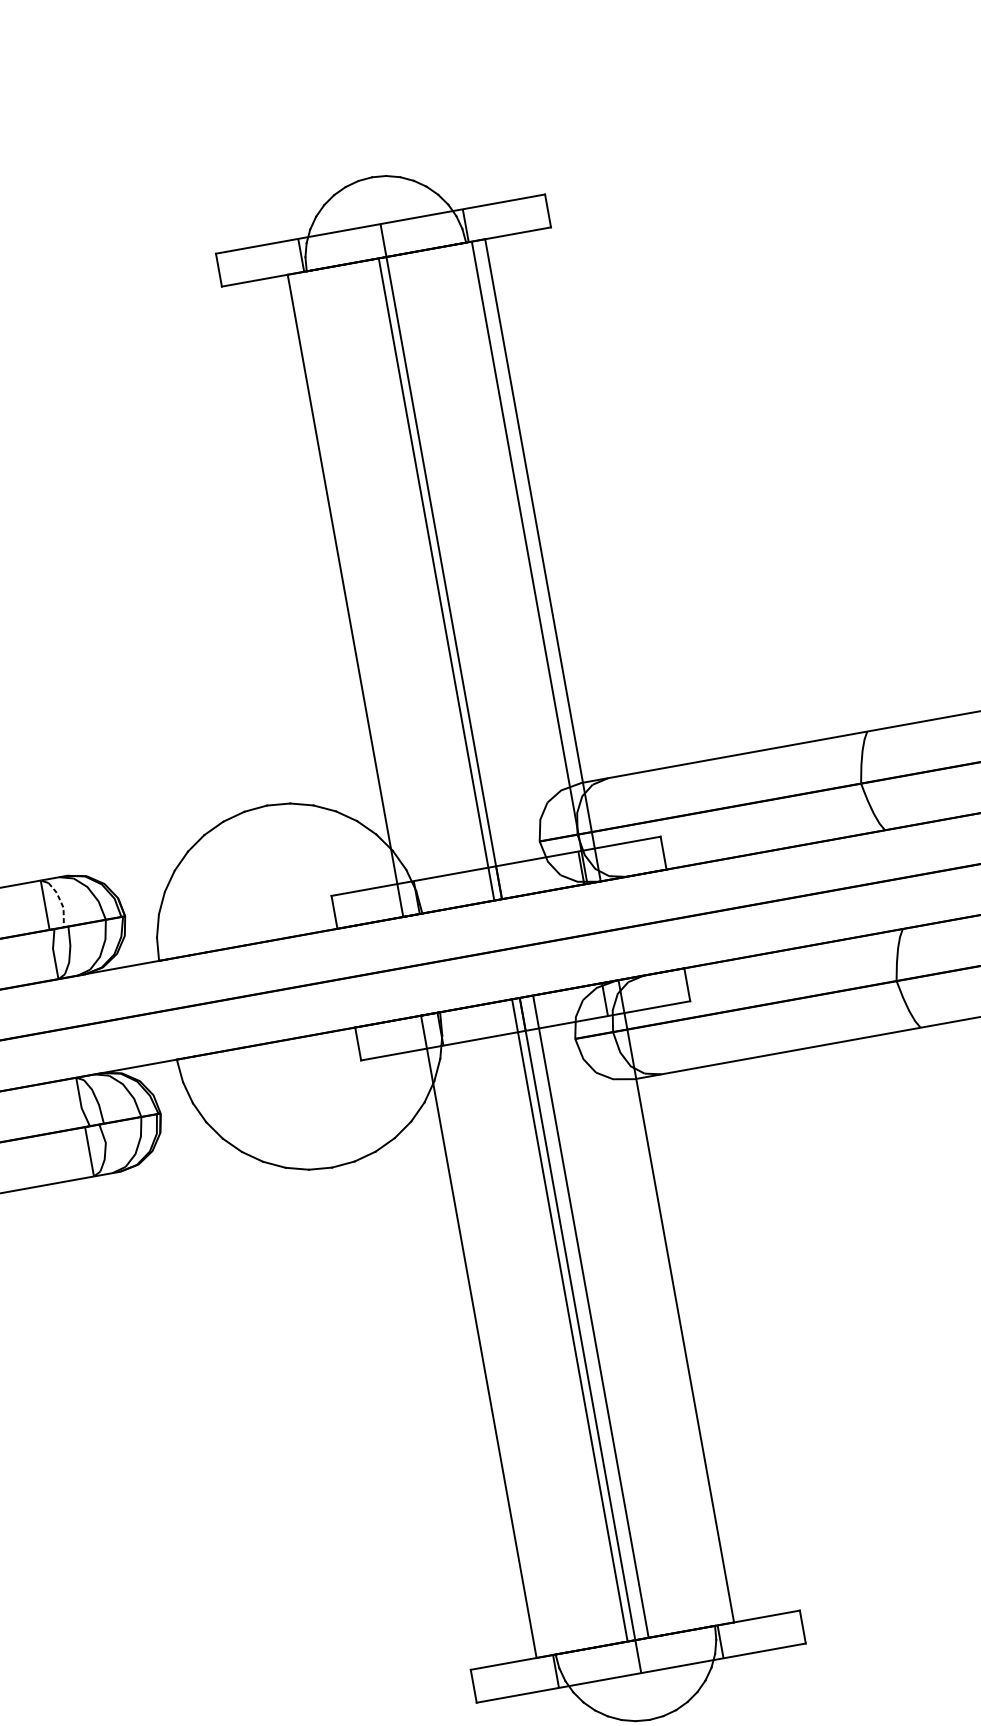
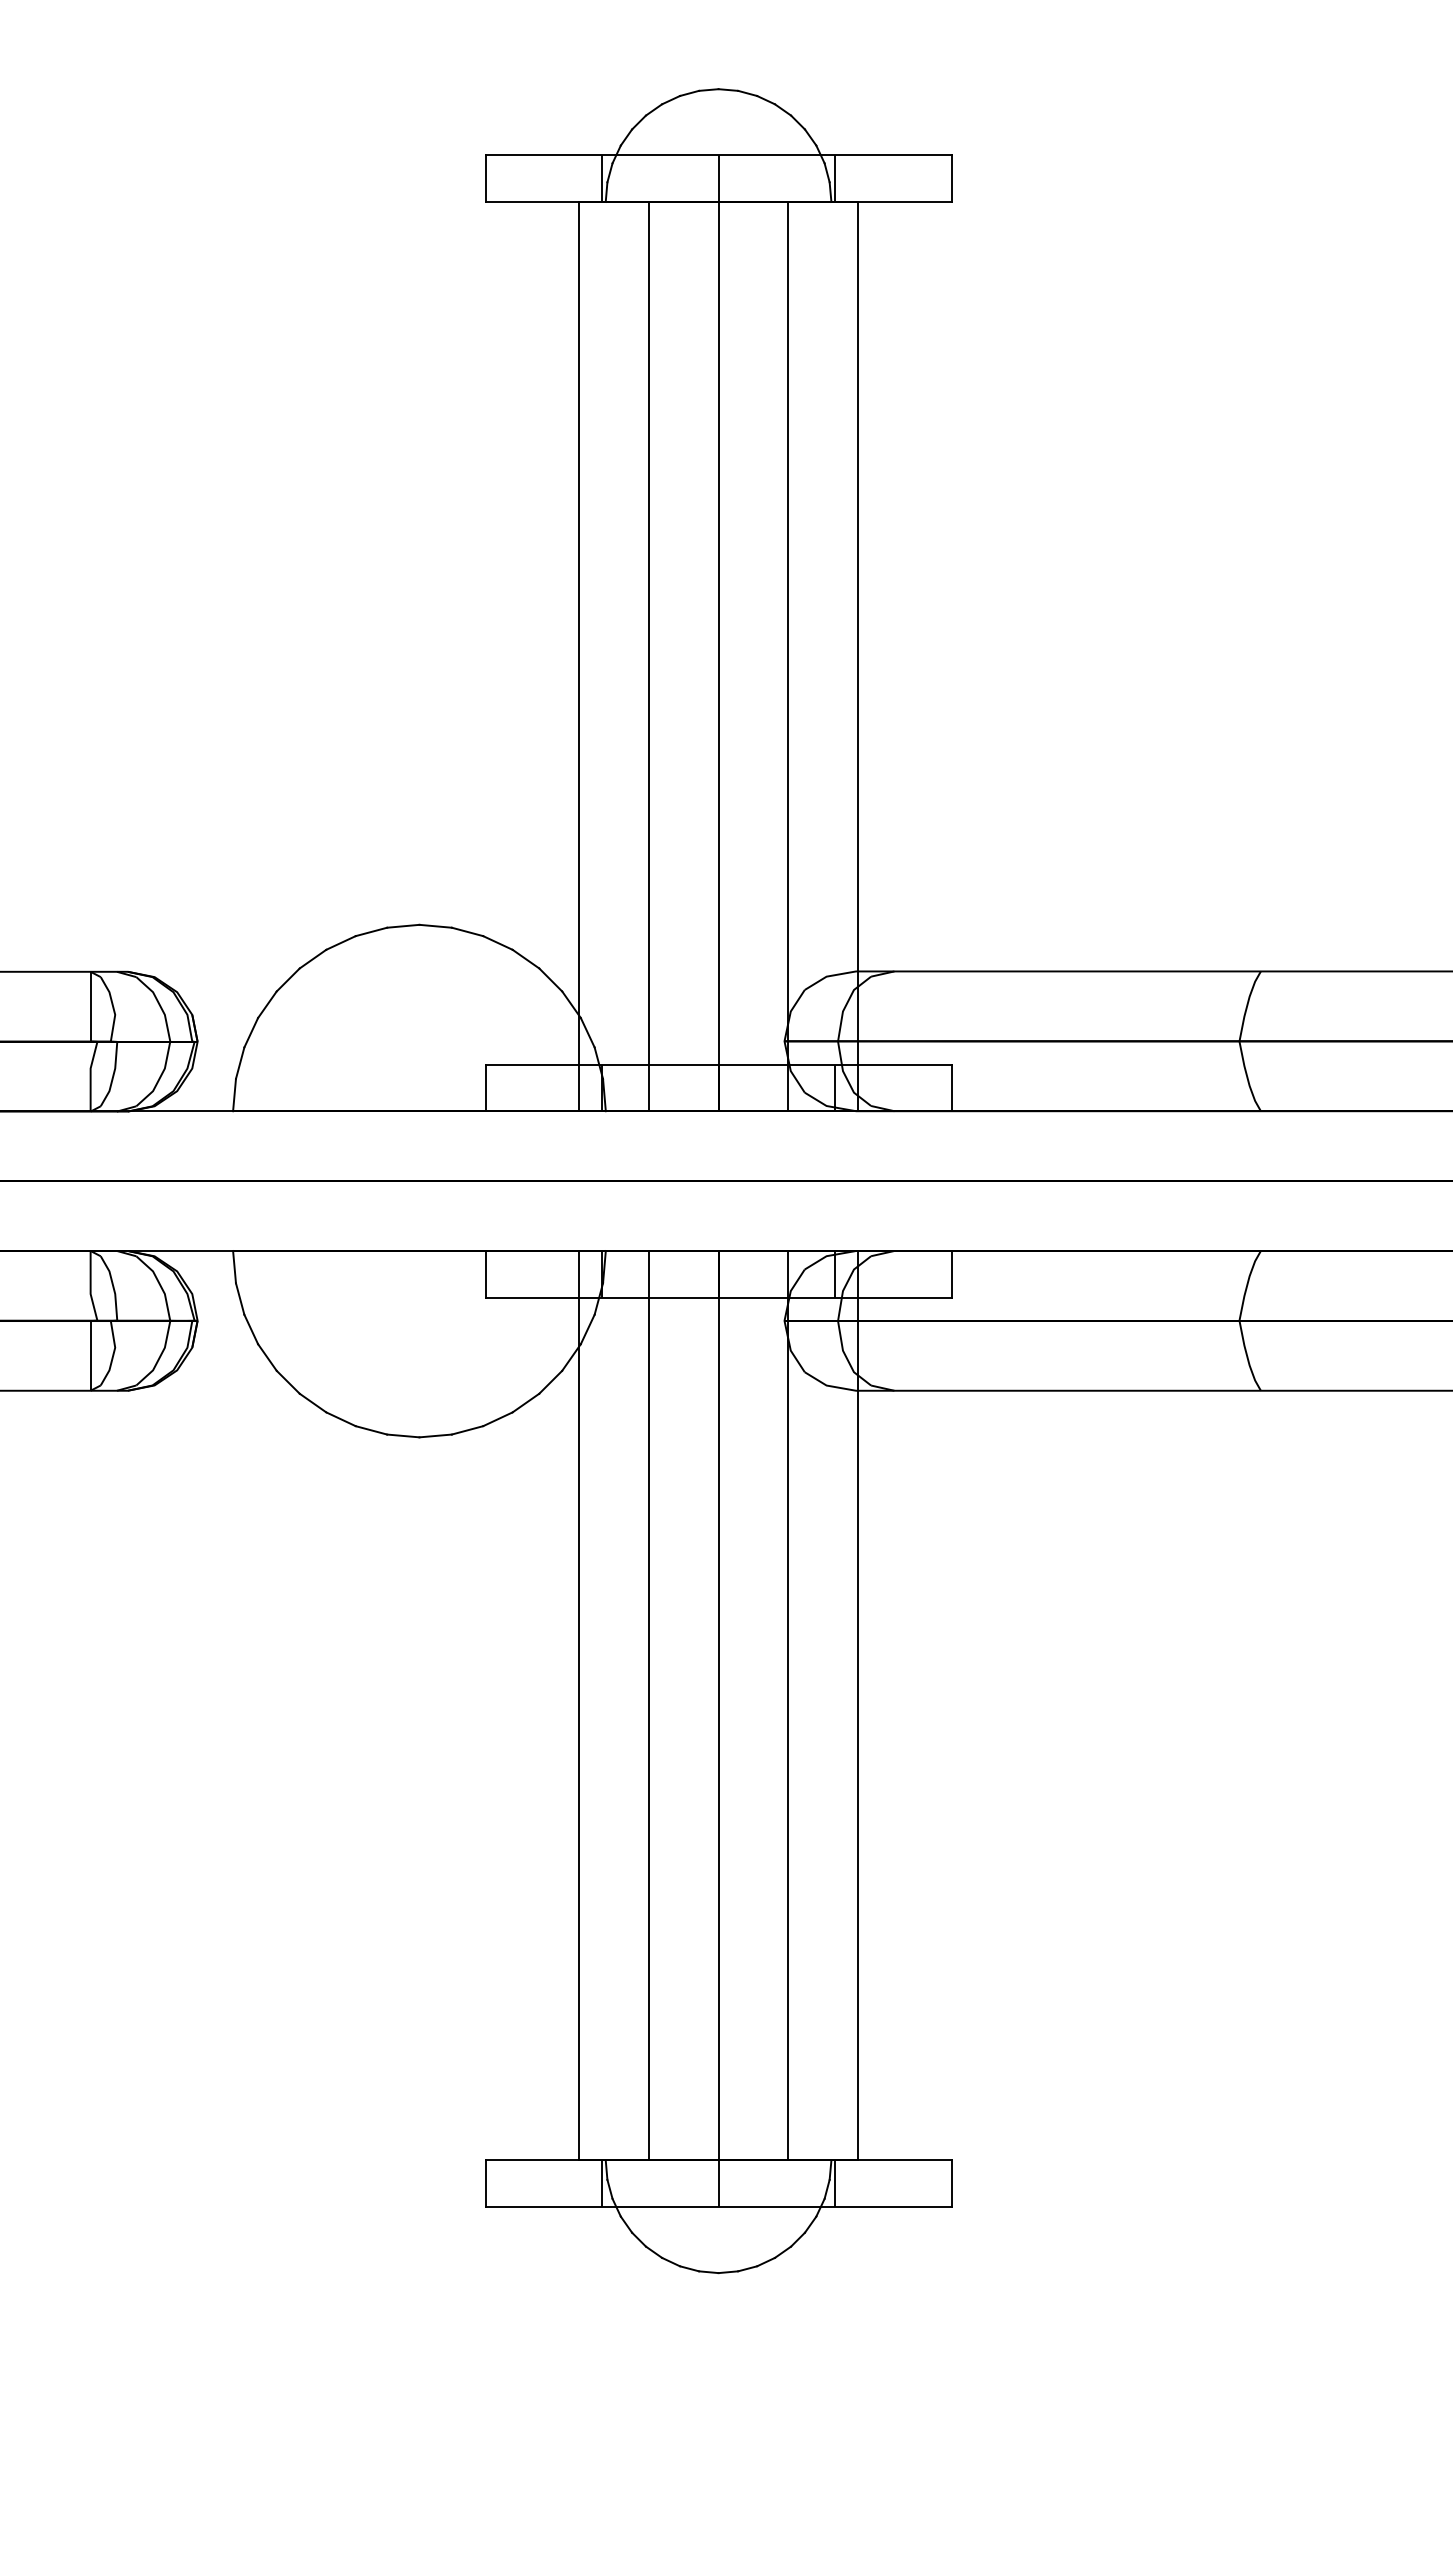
line: (529, 562) -> (788, 656), moved
line: (436, 579) -> (648, 656), moved
line: (61, 903) -> (113, 1008), dashed -> solid
line: (590, 1316) -> (788, 1705), moved
line: (569, 1320) -> (648, 1705), moved

